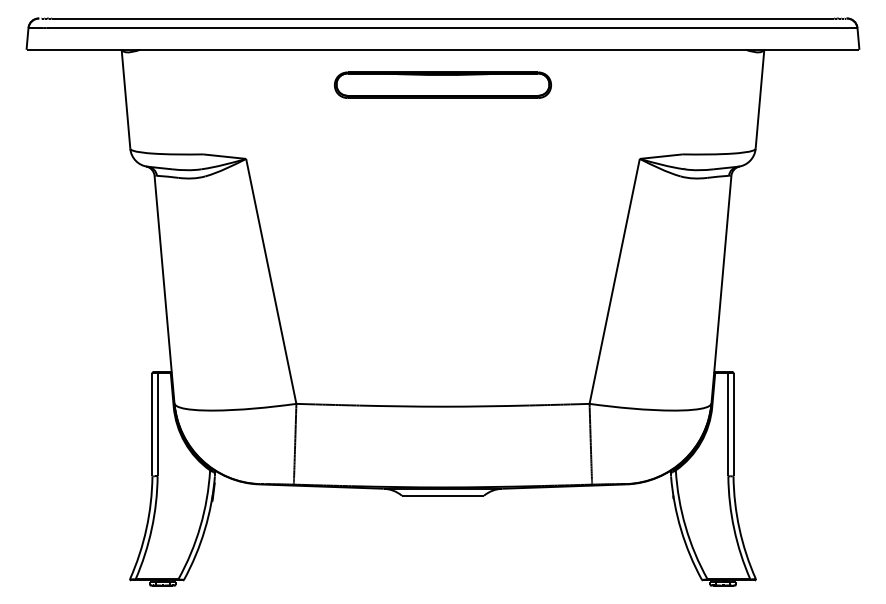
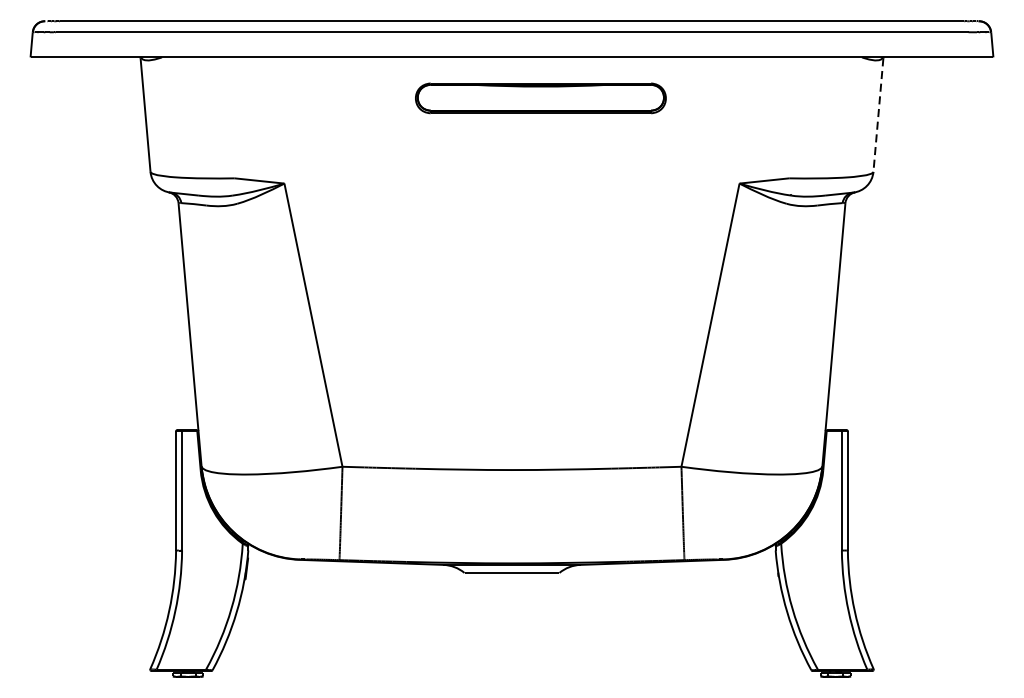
part: (442, 84) -> (540, 97), moved
line: (759, 100) -> (877, 116), solid -> dashed

